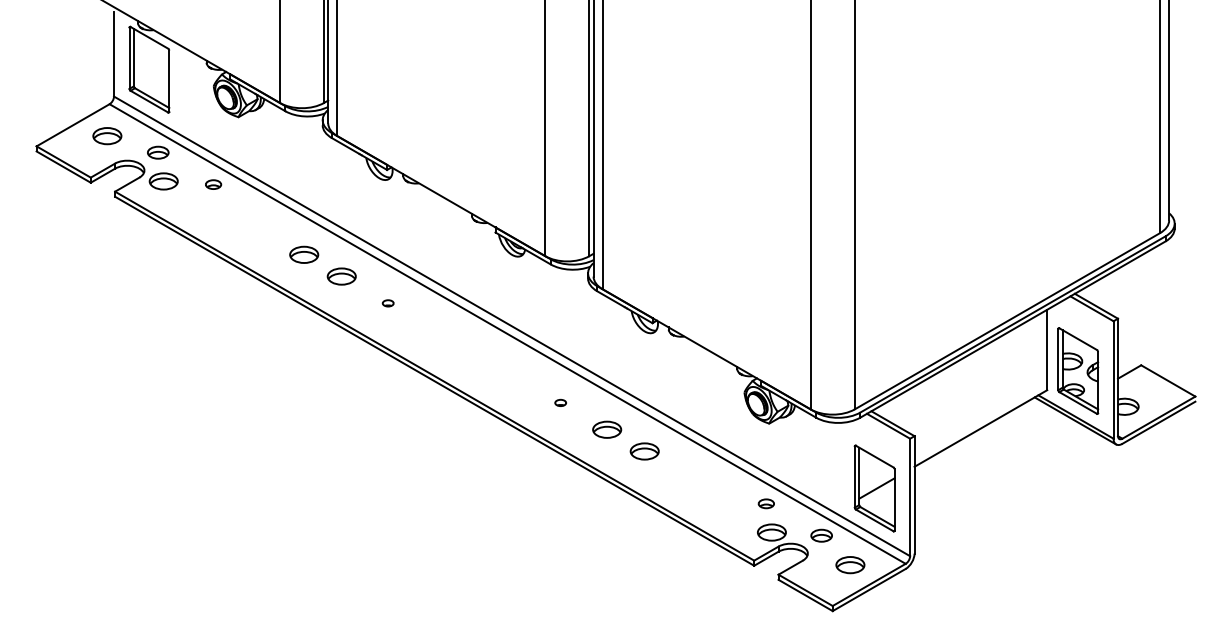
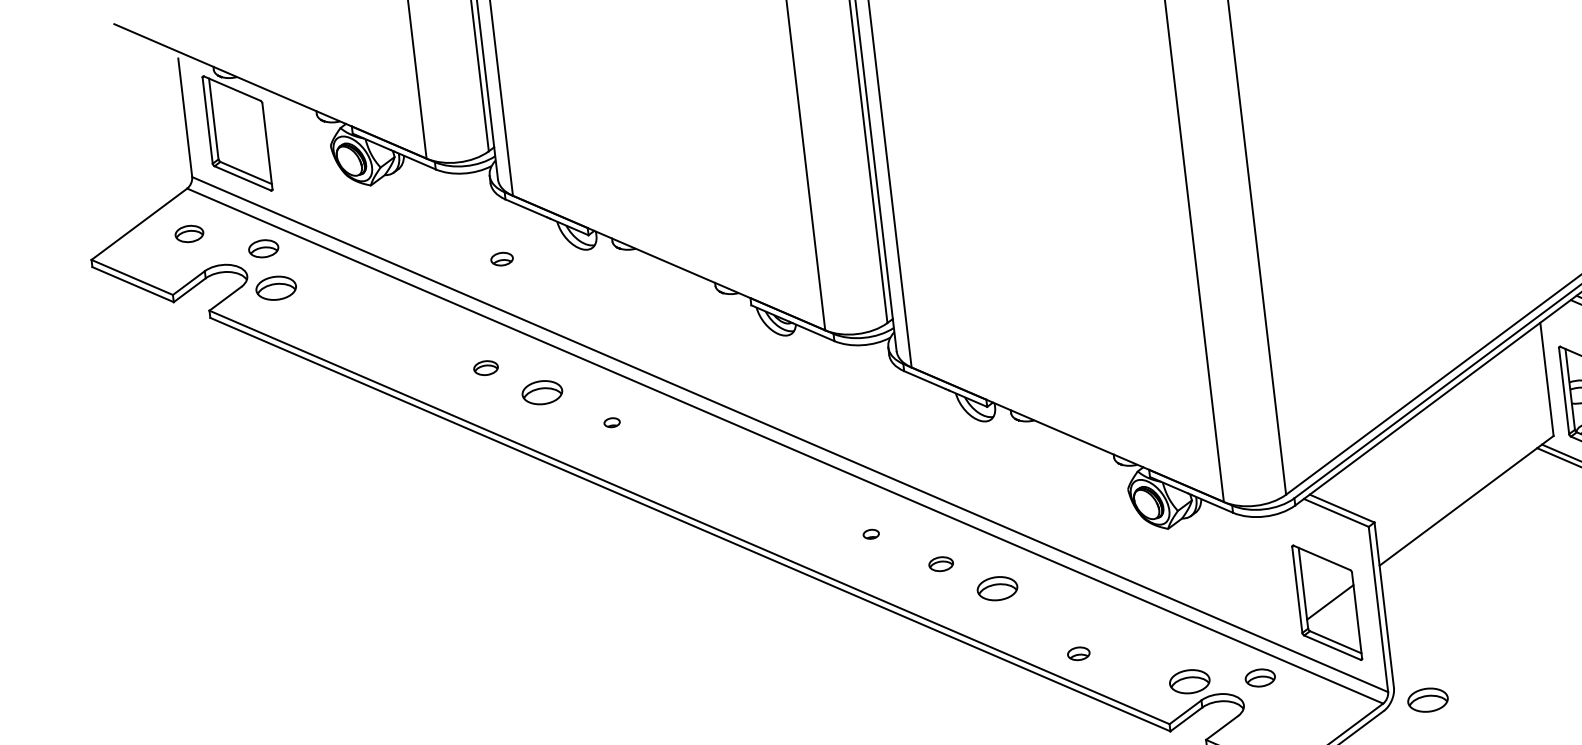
part: (107, 136) -> (189, 234), size x0.7
part: (213, 184) -> (502, 258), moved
part: (304, 254) -> (486, 367), size x0.6
part: (607, 429) -> (941, 563), size x0.6
part: (765, 503) -> (1077, 653), moved
part: (850, 565) -> (1428, 700), moved

